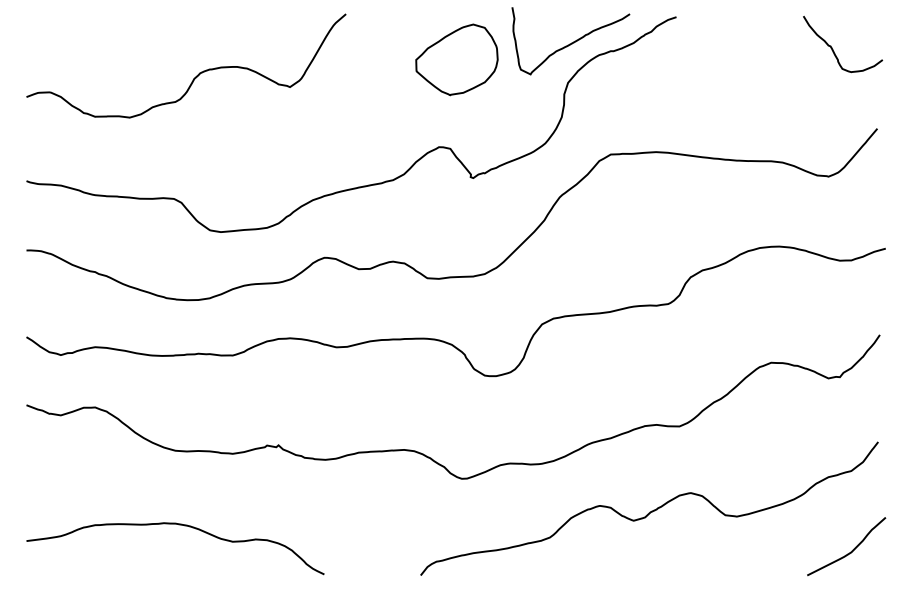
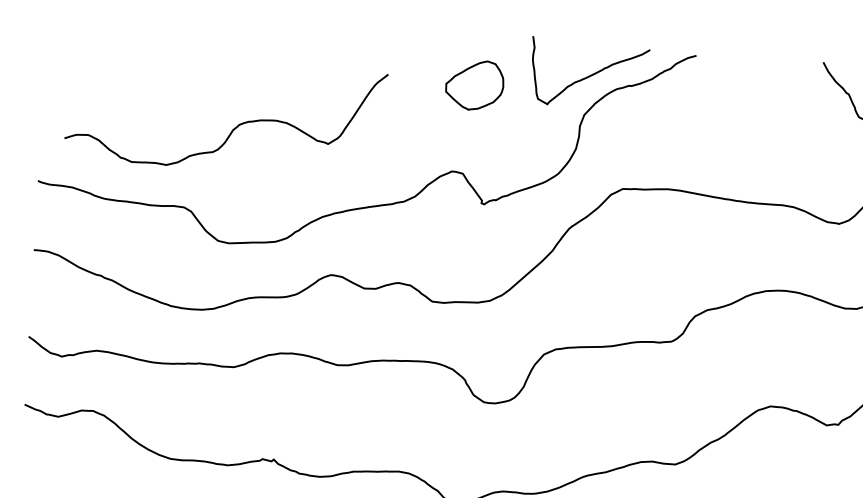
part: (456, 59) -> (474, 84), size x0.7
curve: (196, 75) -> (235, 126), moved

